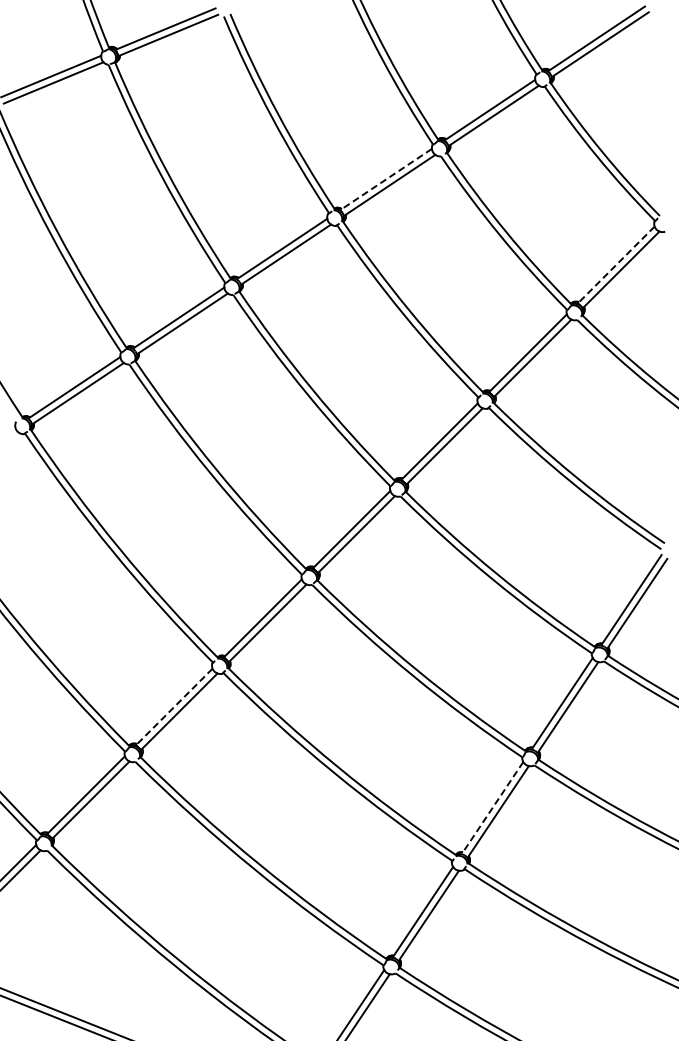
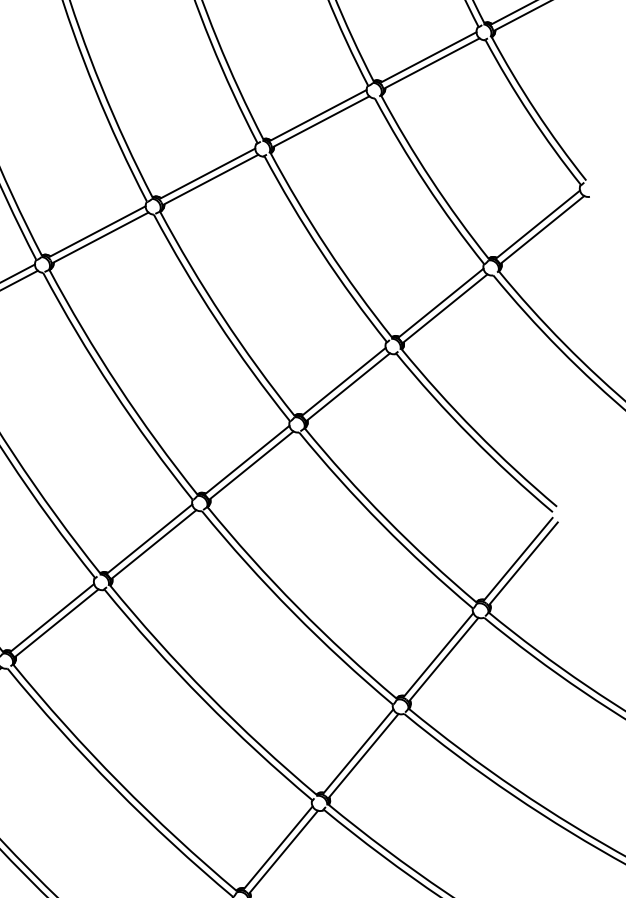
line: (386, 179) -> (318, 115), dashed -> solid
line: (616, 264) -> (538, 224), dashed -> solid
line: (174, 706) -> (52, 617), dashed -> solid
line: (492, 807) -> (358, 751), dashed -> solid

